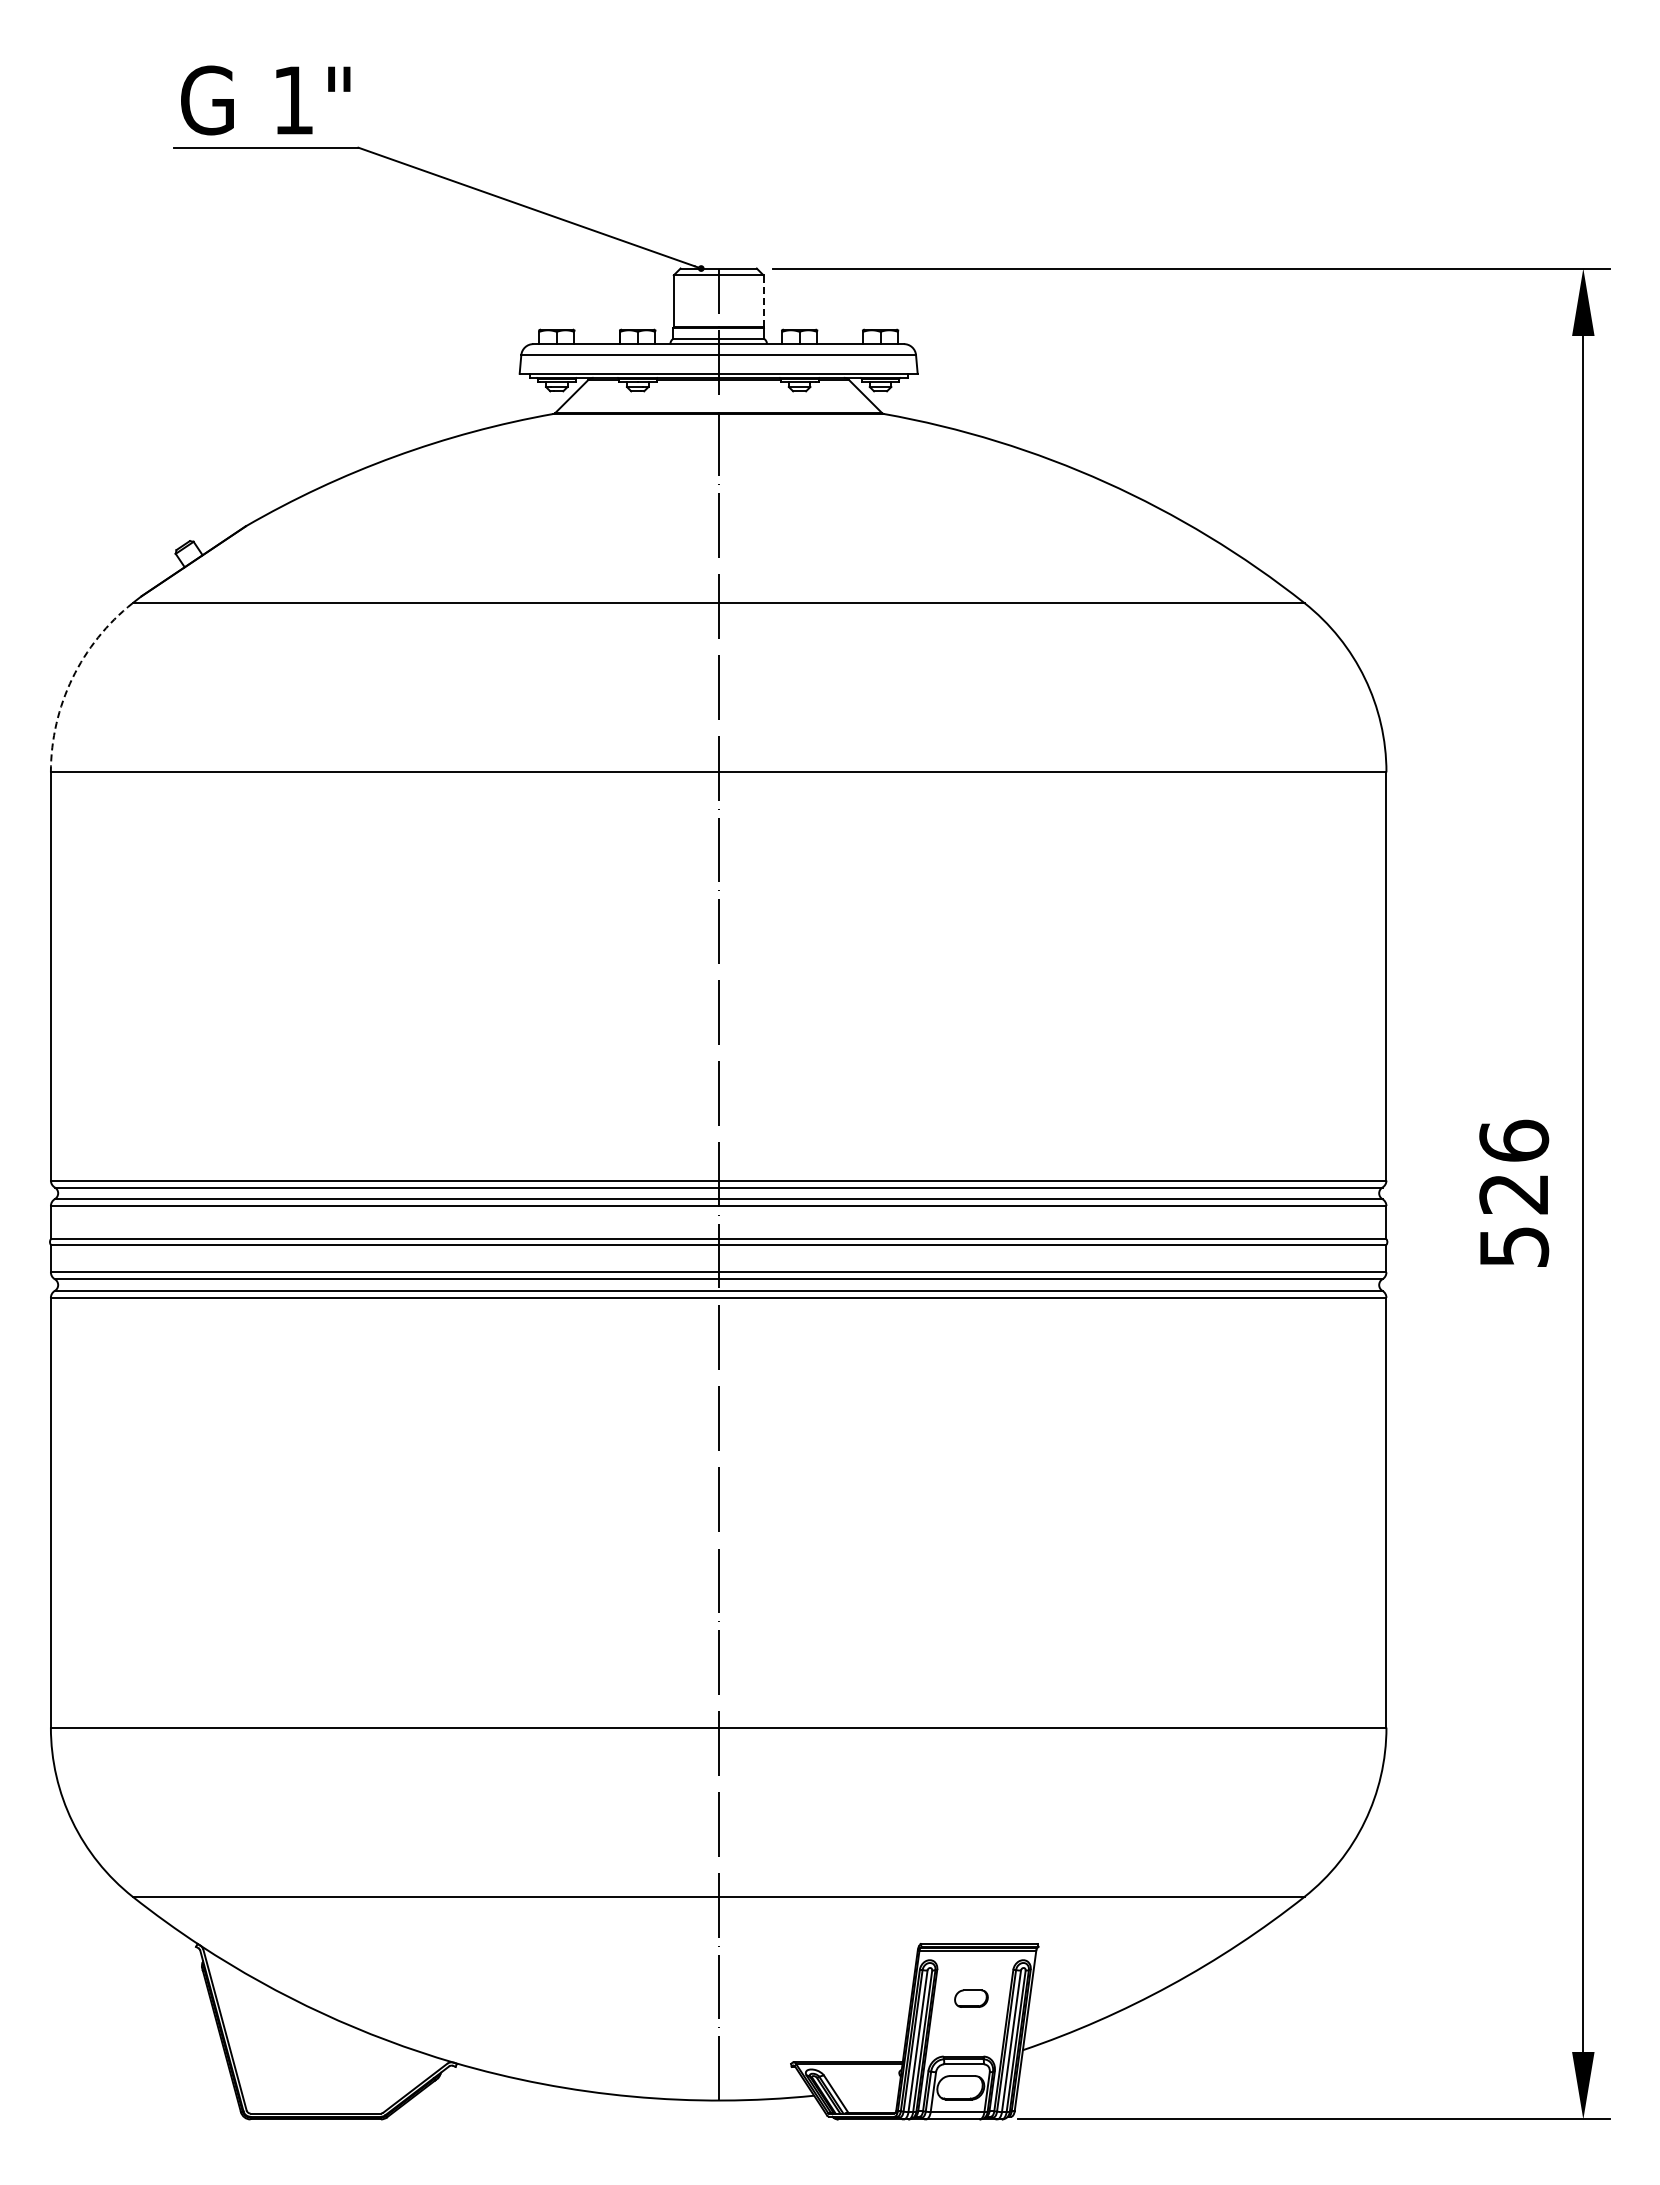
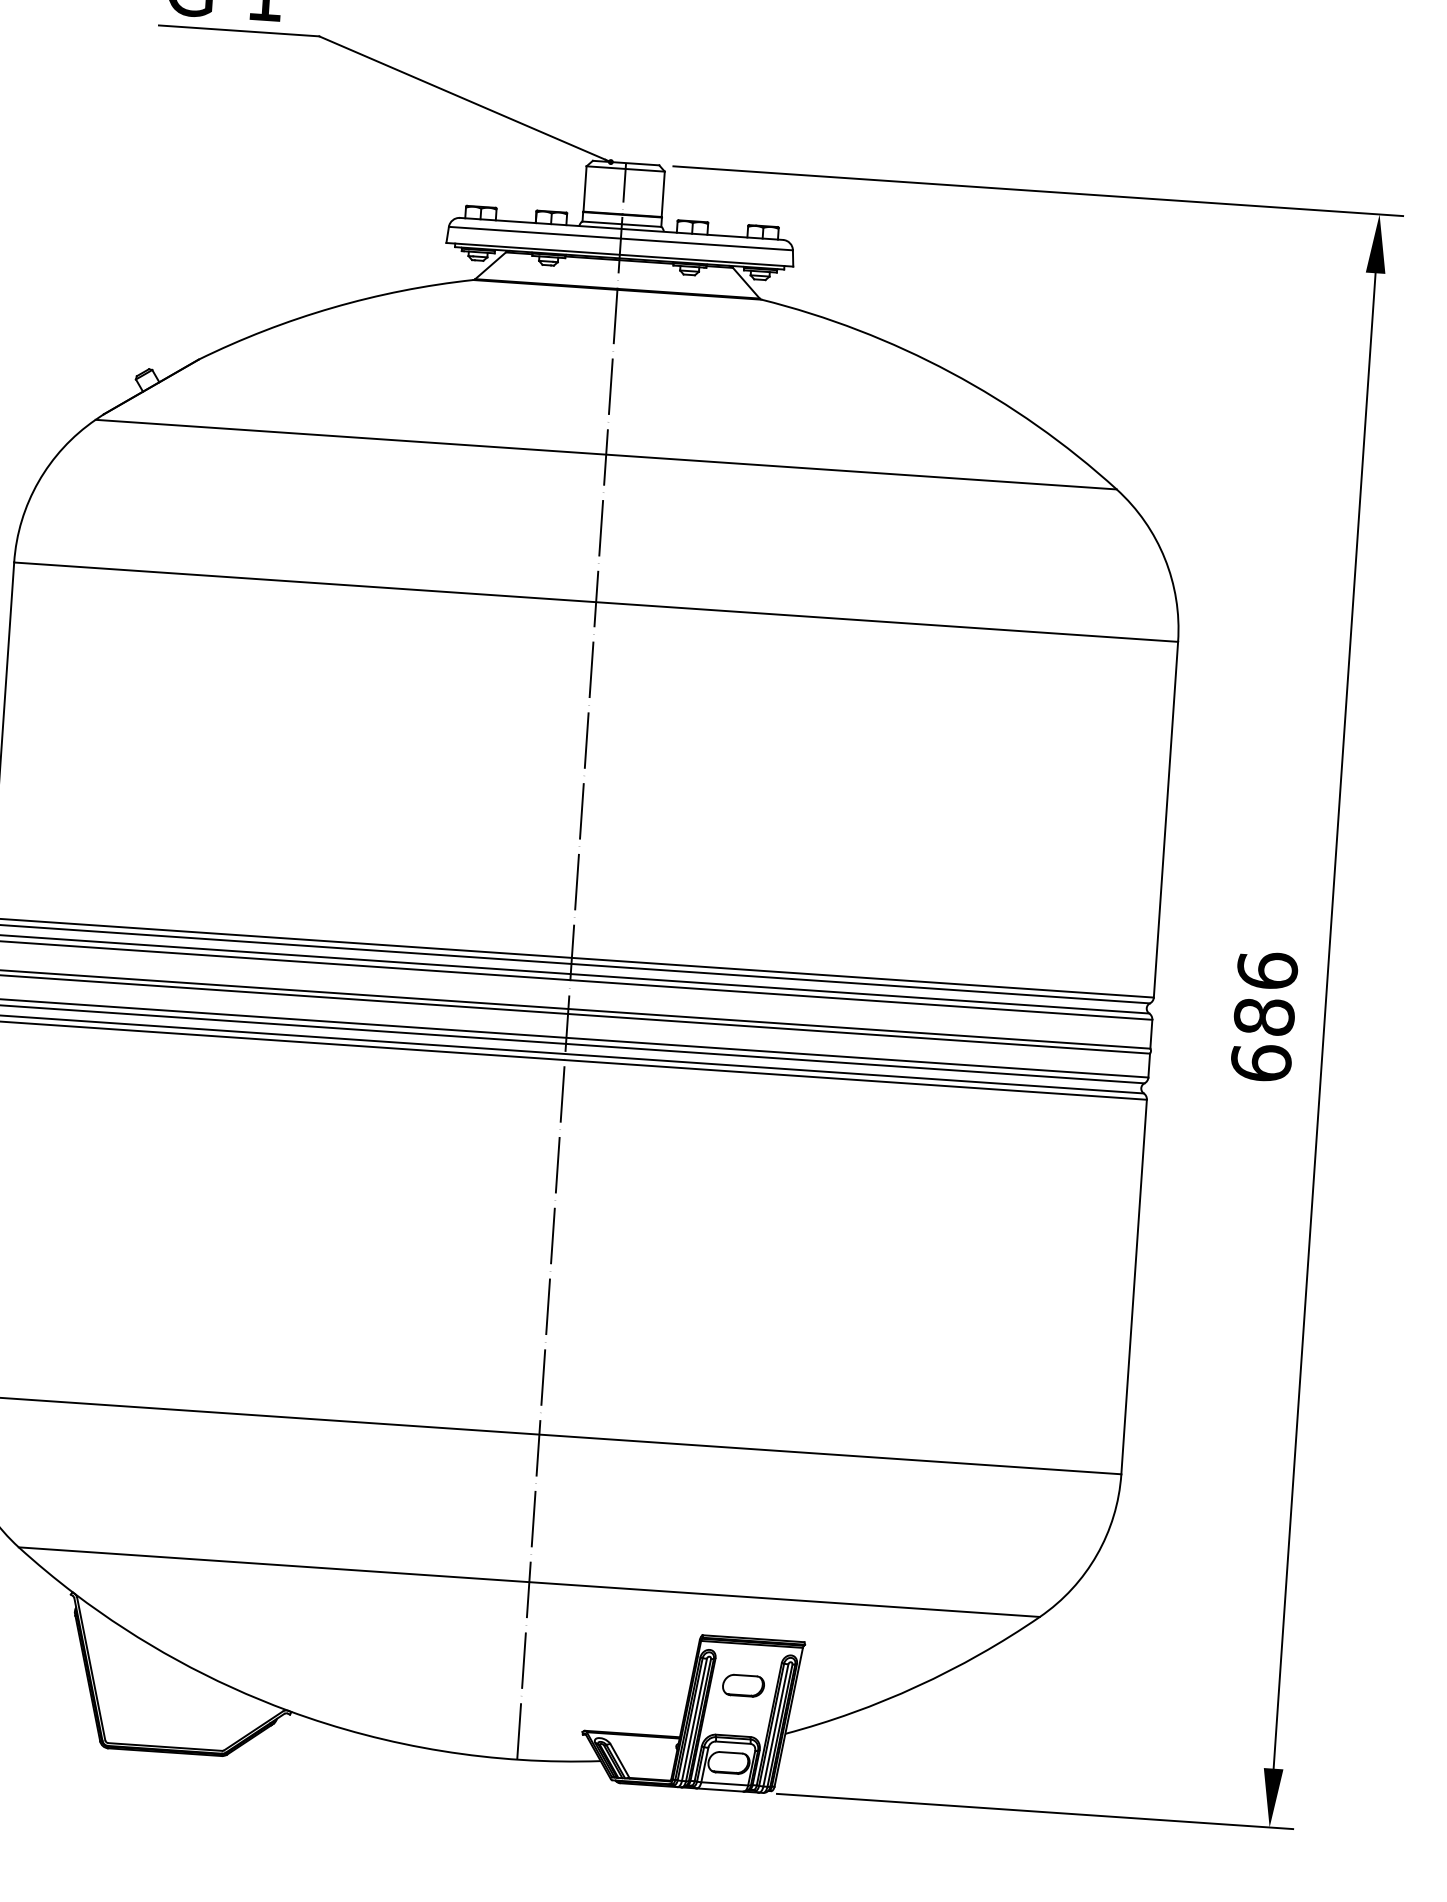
line: (763, 300) -> (663, 193), dashed -> solid
arc: (72, 678) -> (38, 481), dashed -> solid
text: (1514, 1220) -> (1263, 1039), 526 -> 686
part: (971, 1998) -> (743, 1685), size x1.43

